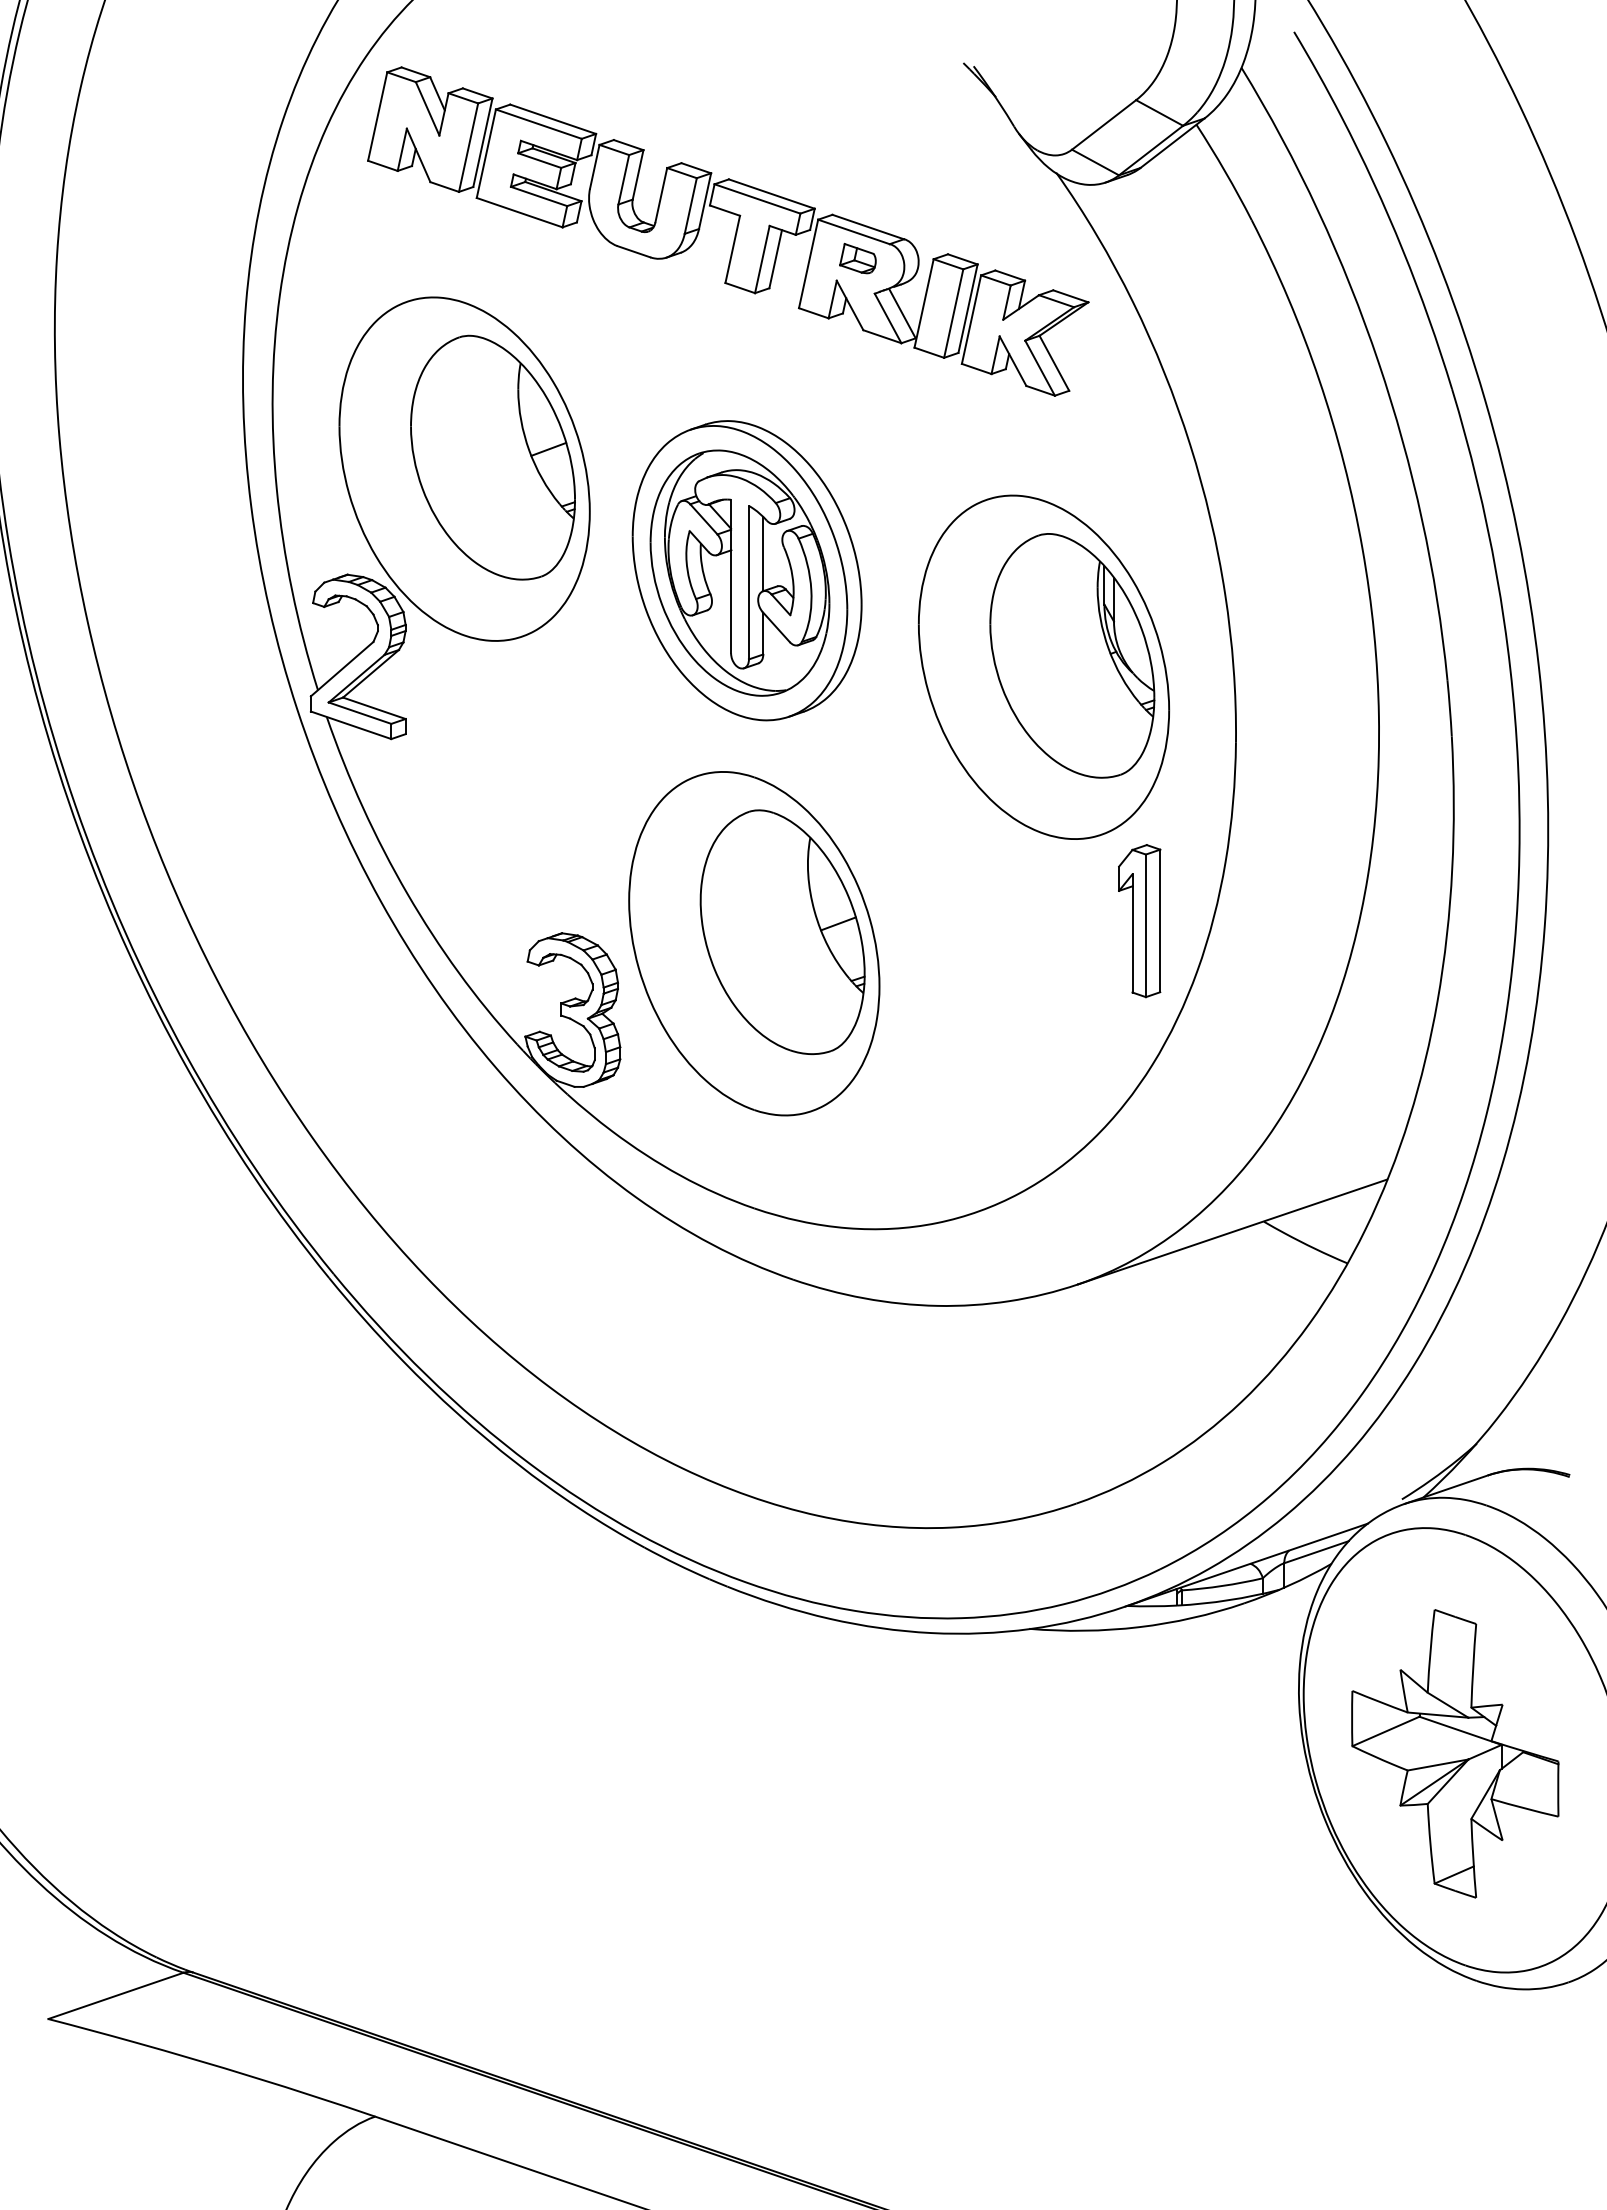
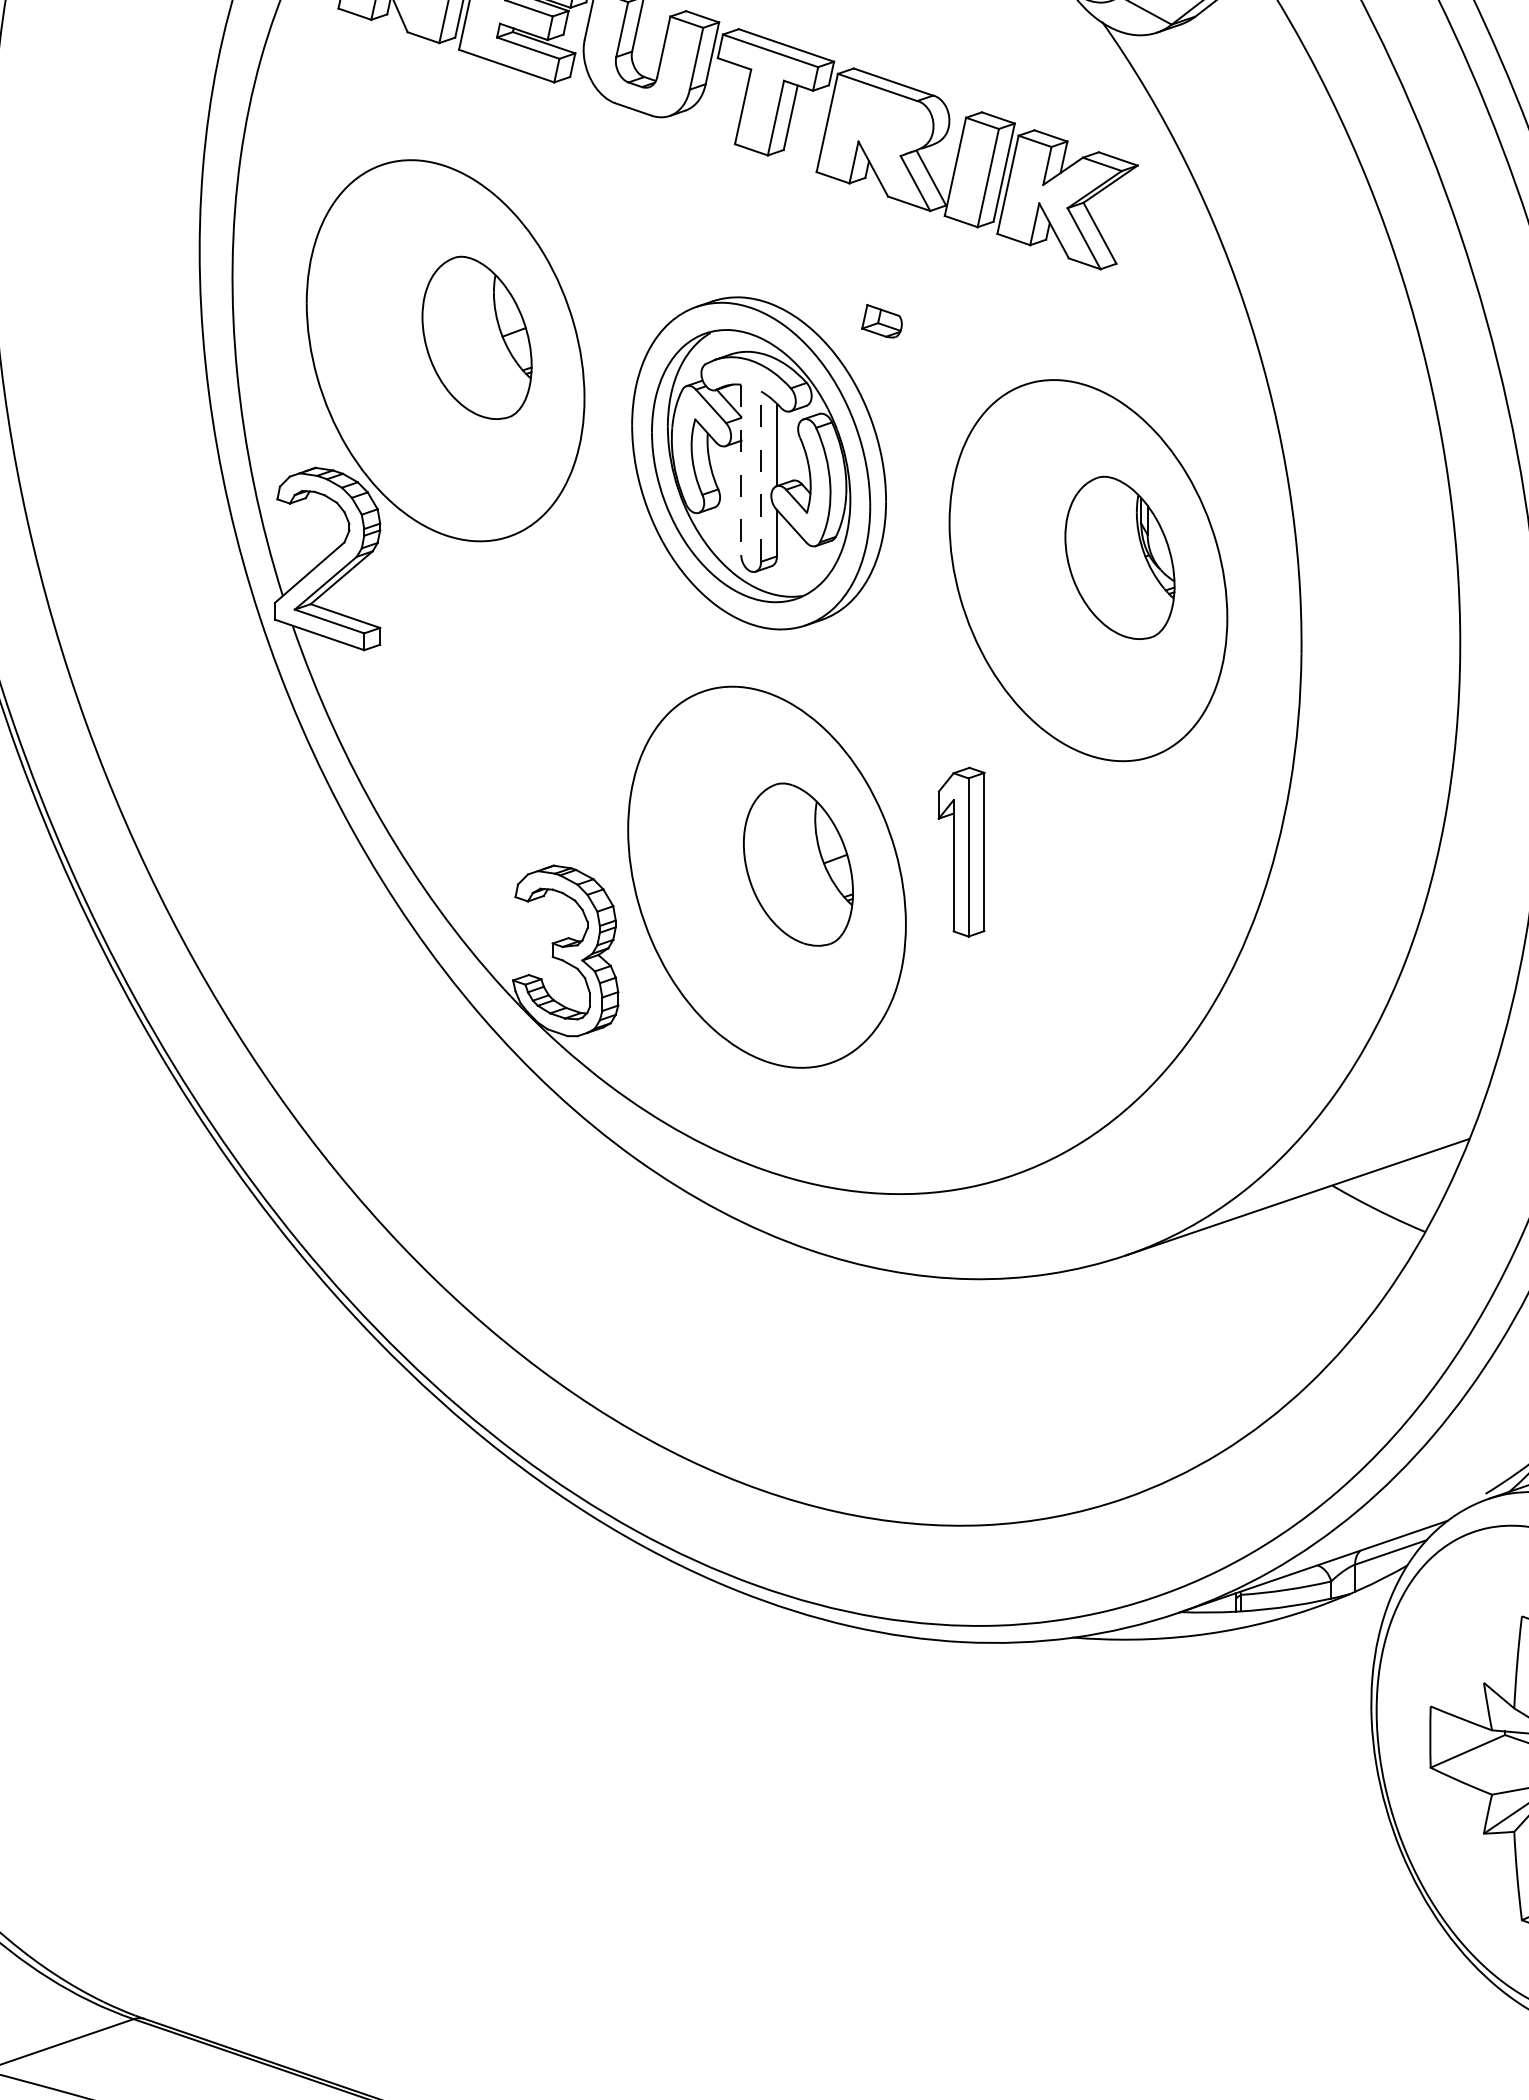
part: (857, 258) -> (881, 321), moved
part: (492, 457) -> (476, 337), size x0.6
line: (731, 576) -> (741, 469), solid -> dashed
line: (748, 582) -> (760, 476), solid -> dashed
part: (1072, 655) -> (1120, 557), size x0.6
part: (1139, 921) -> (961, 852), moved
part: (782, 932) -> (798, 864), size x0.6

